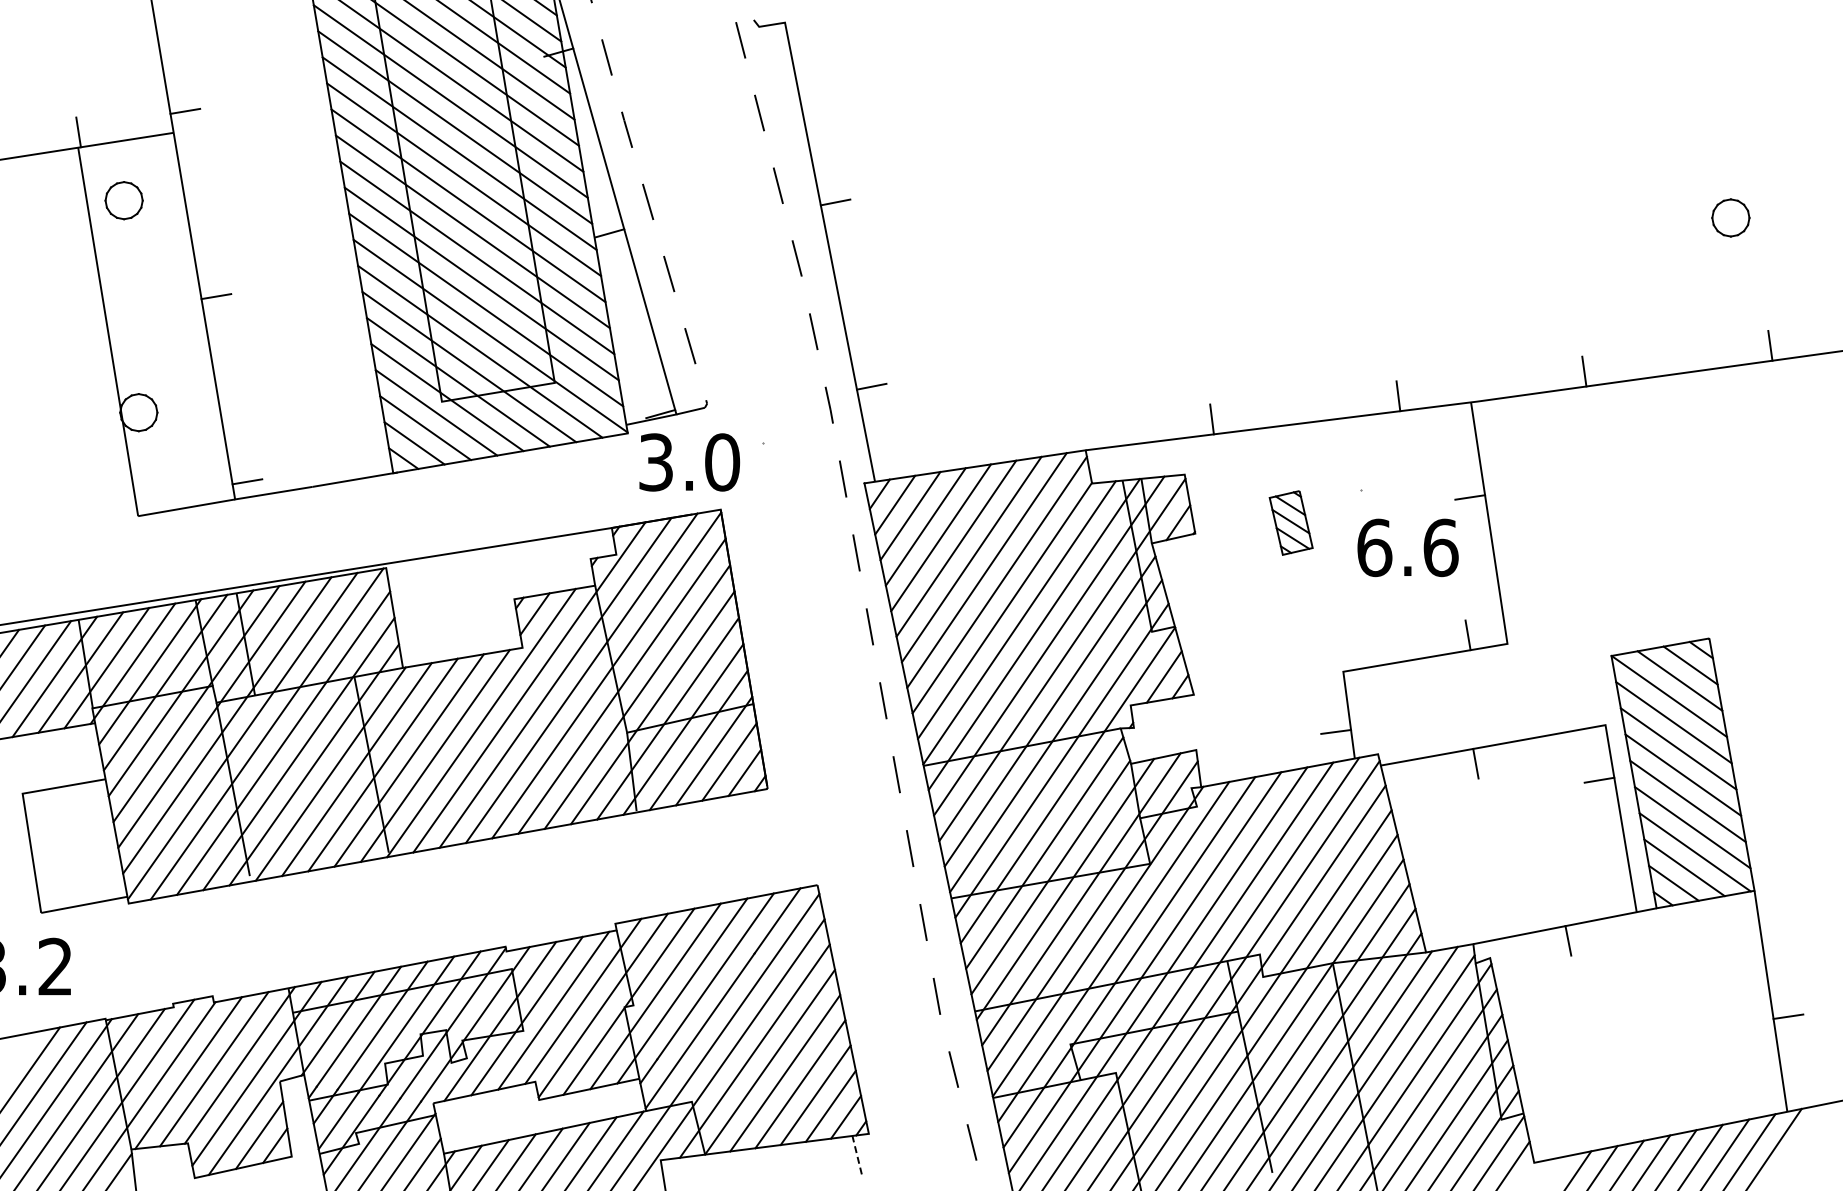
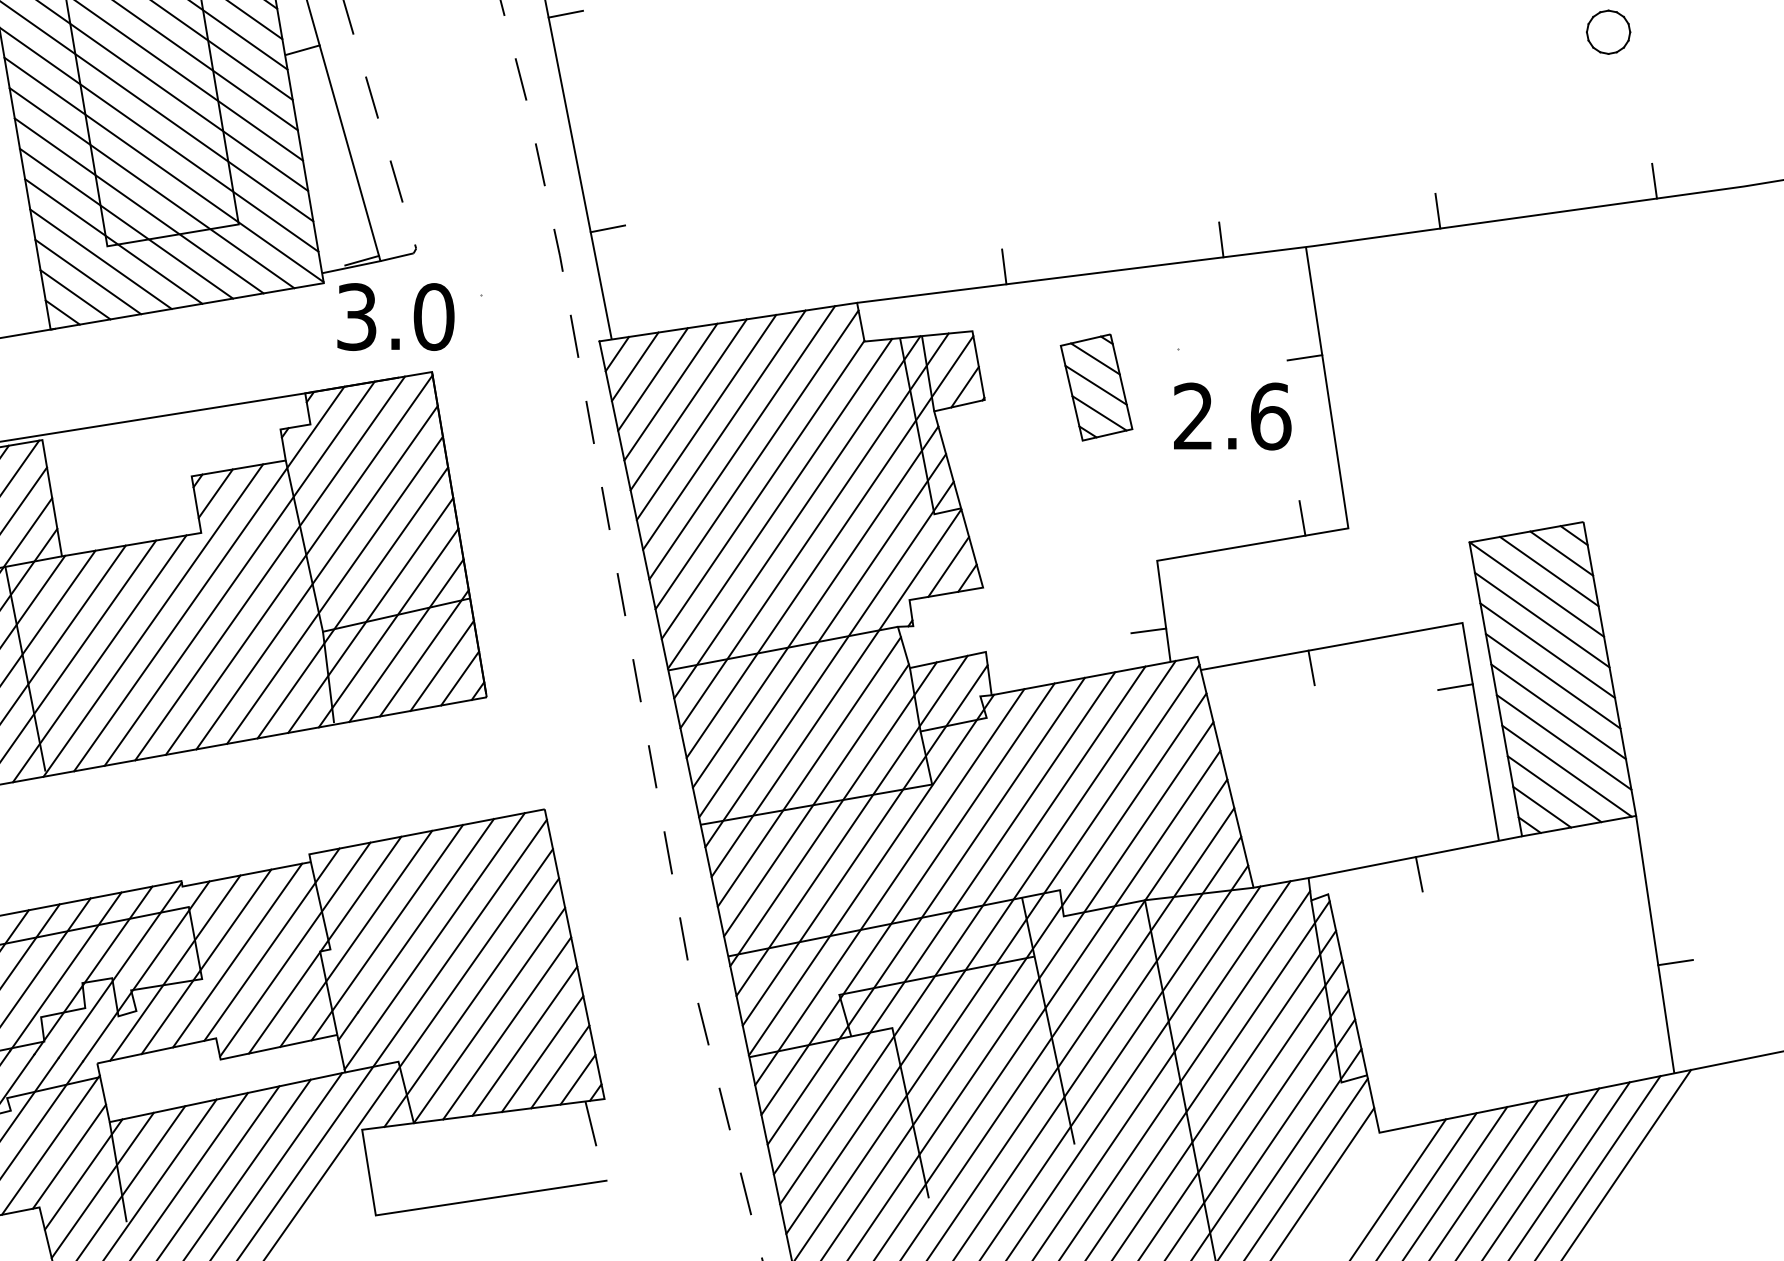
part: (1290, 522) -> (1095, 386), size x1.43
text: (1374, 547) -> (1193, 416), 6.6 -> 2.6
line: (857, 1155) -> (591, 1124), dashed -> solid

